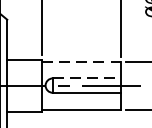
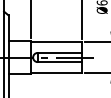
line: (82, 62) -> (56, 42), dashed -> solid
line: (86, 77) -> (59, 52), dashed -> solid

